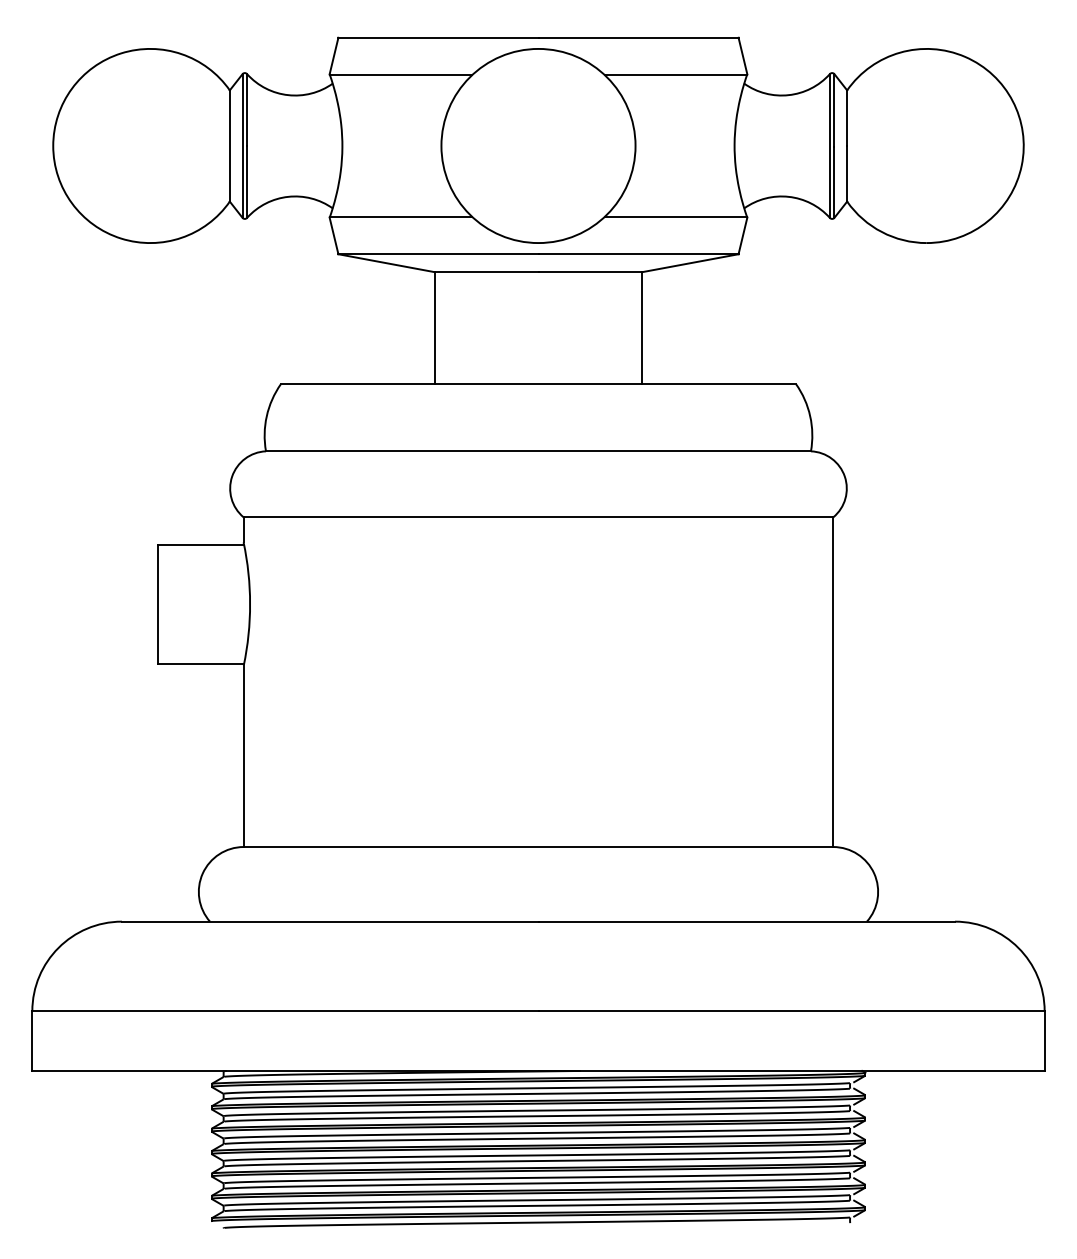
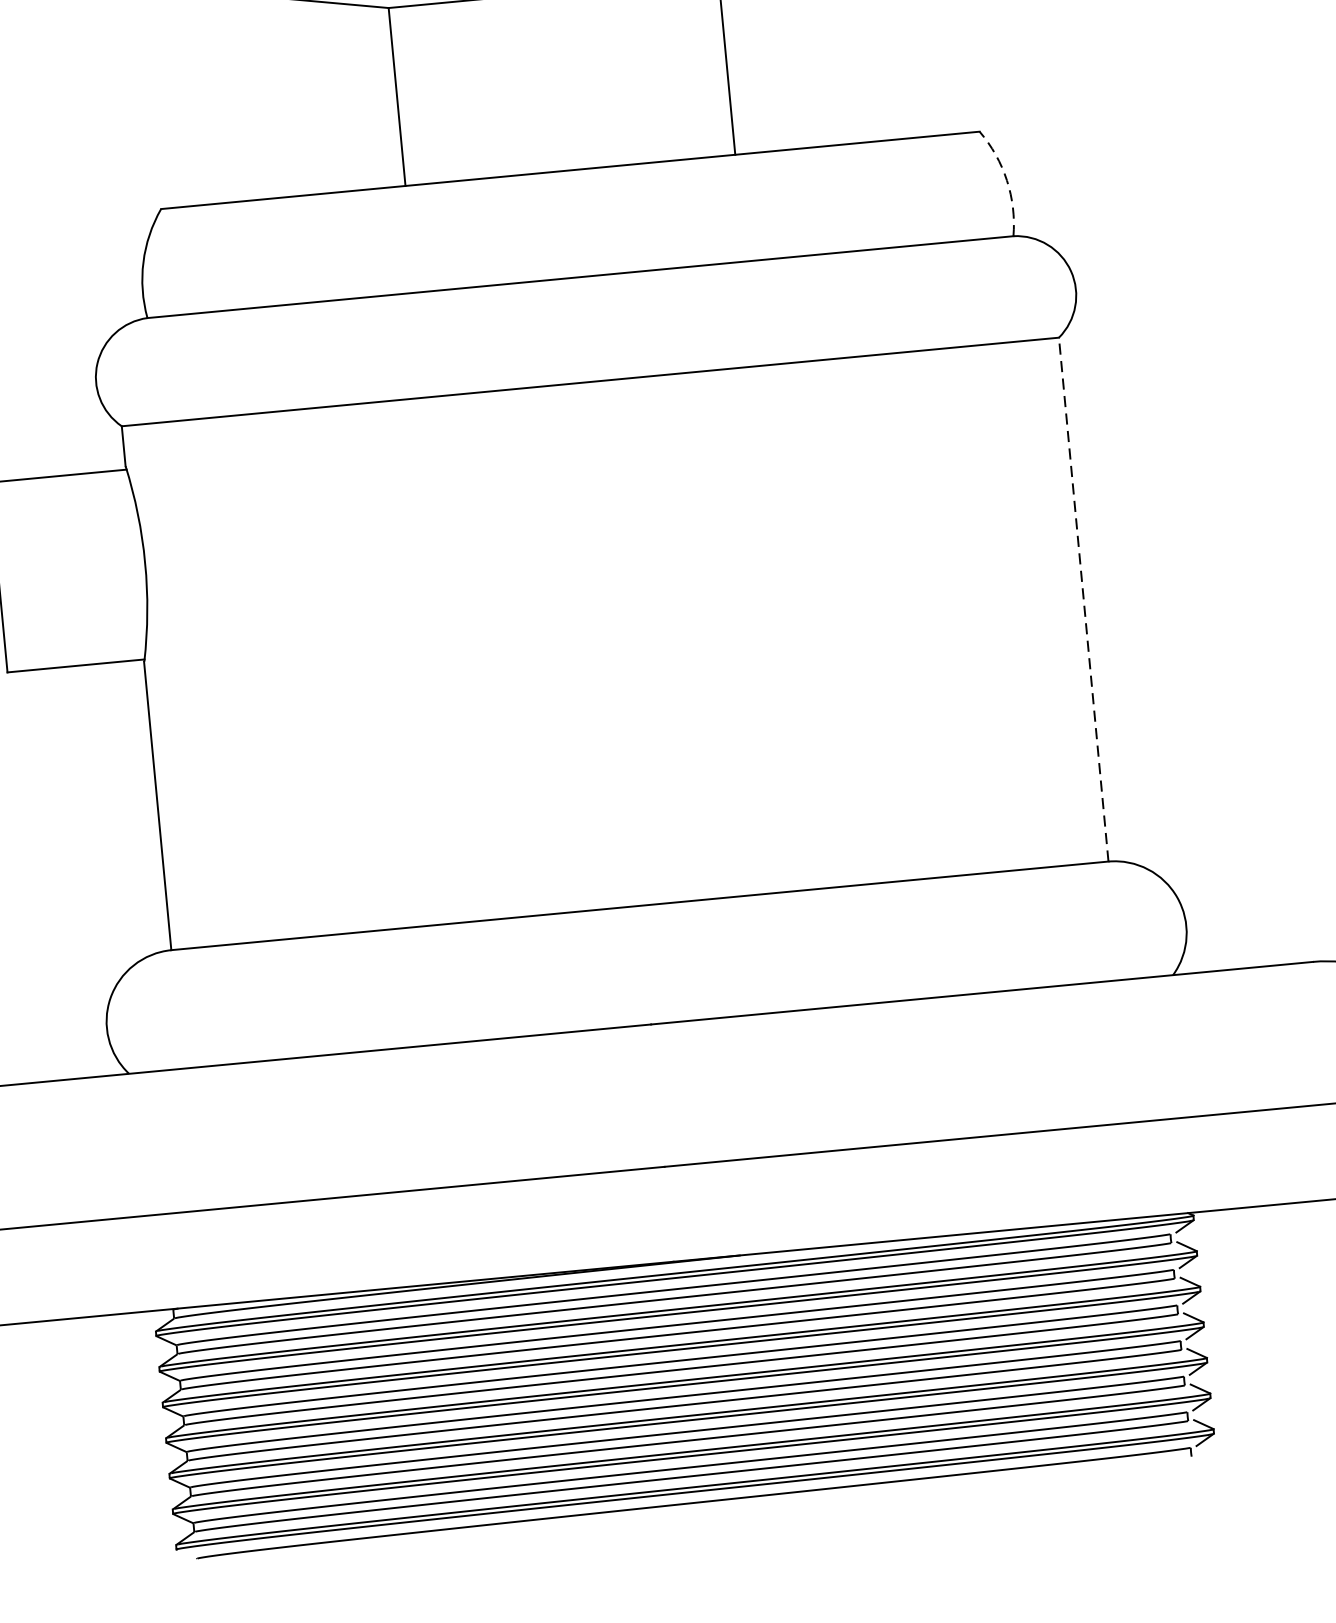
arc: (810, 416) -> (1007, 180), solid -> dashed
line: (833, 682) -> (1083, 600), solid -> dashed

